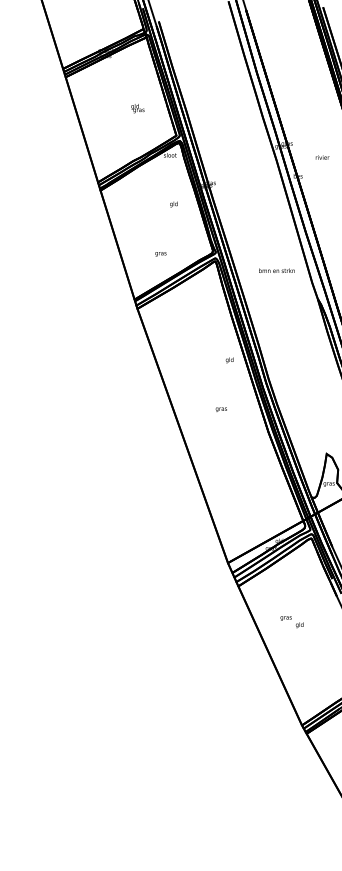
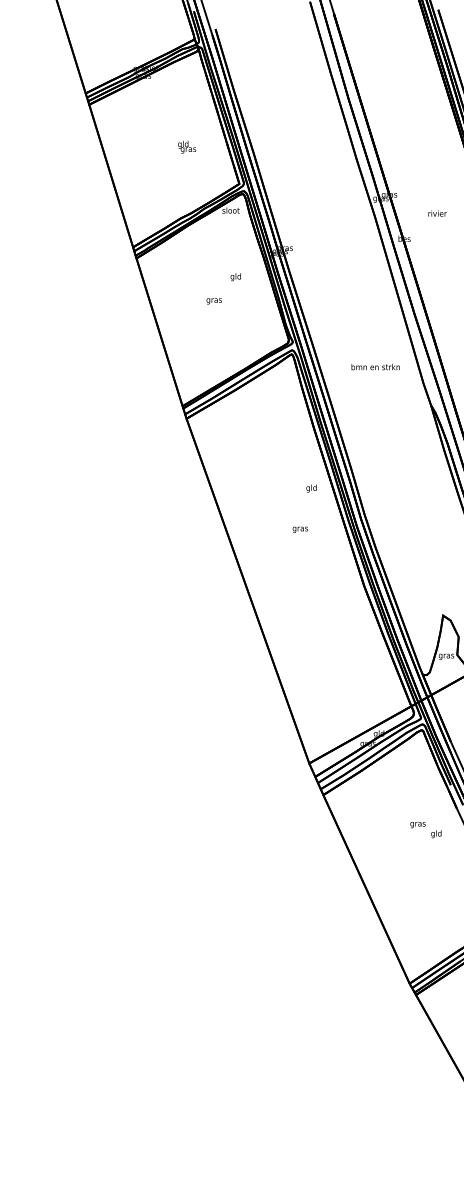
text: (160, 254) -> (213, 301), moved
text: (220, 409) -> (299, 529), moved
text: (291, 622) -> (425, 830), moved

